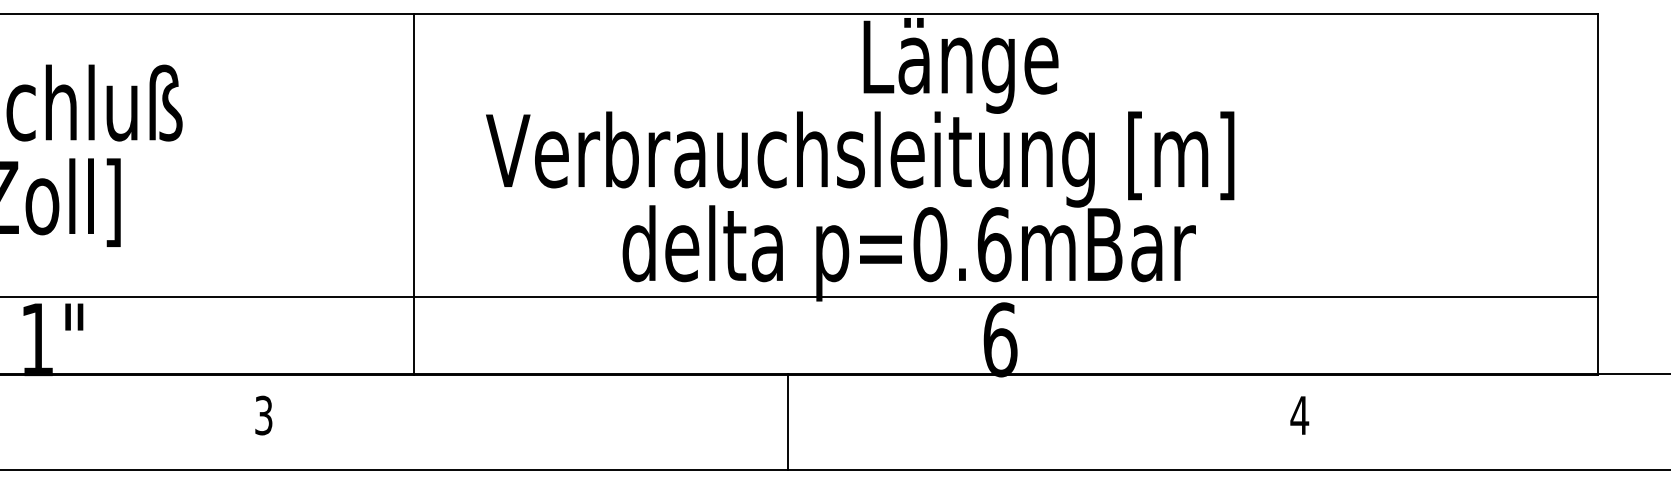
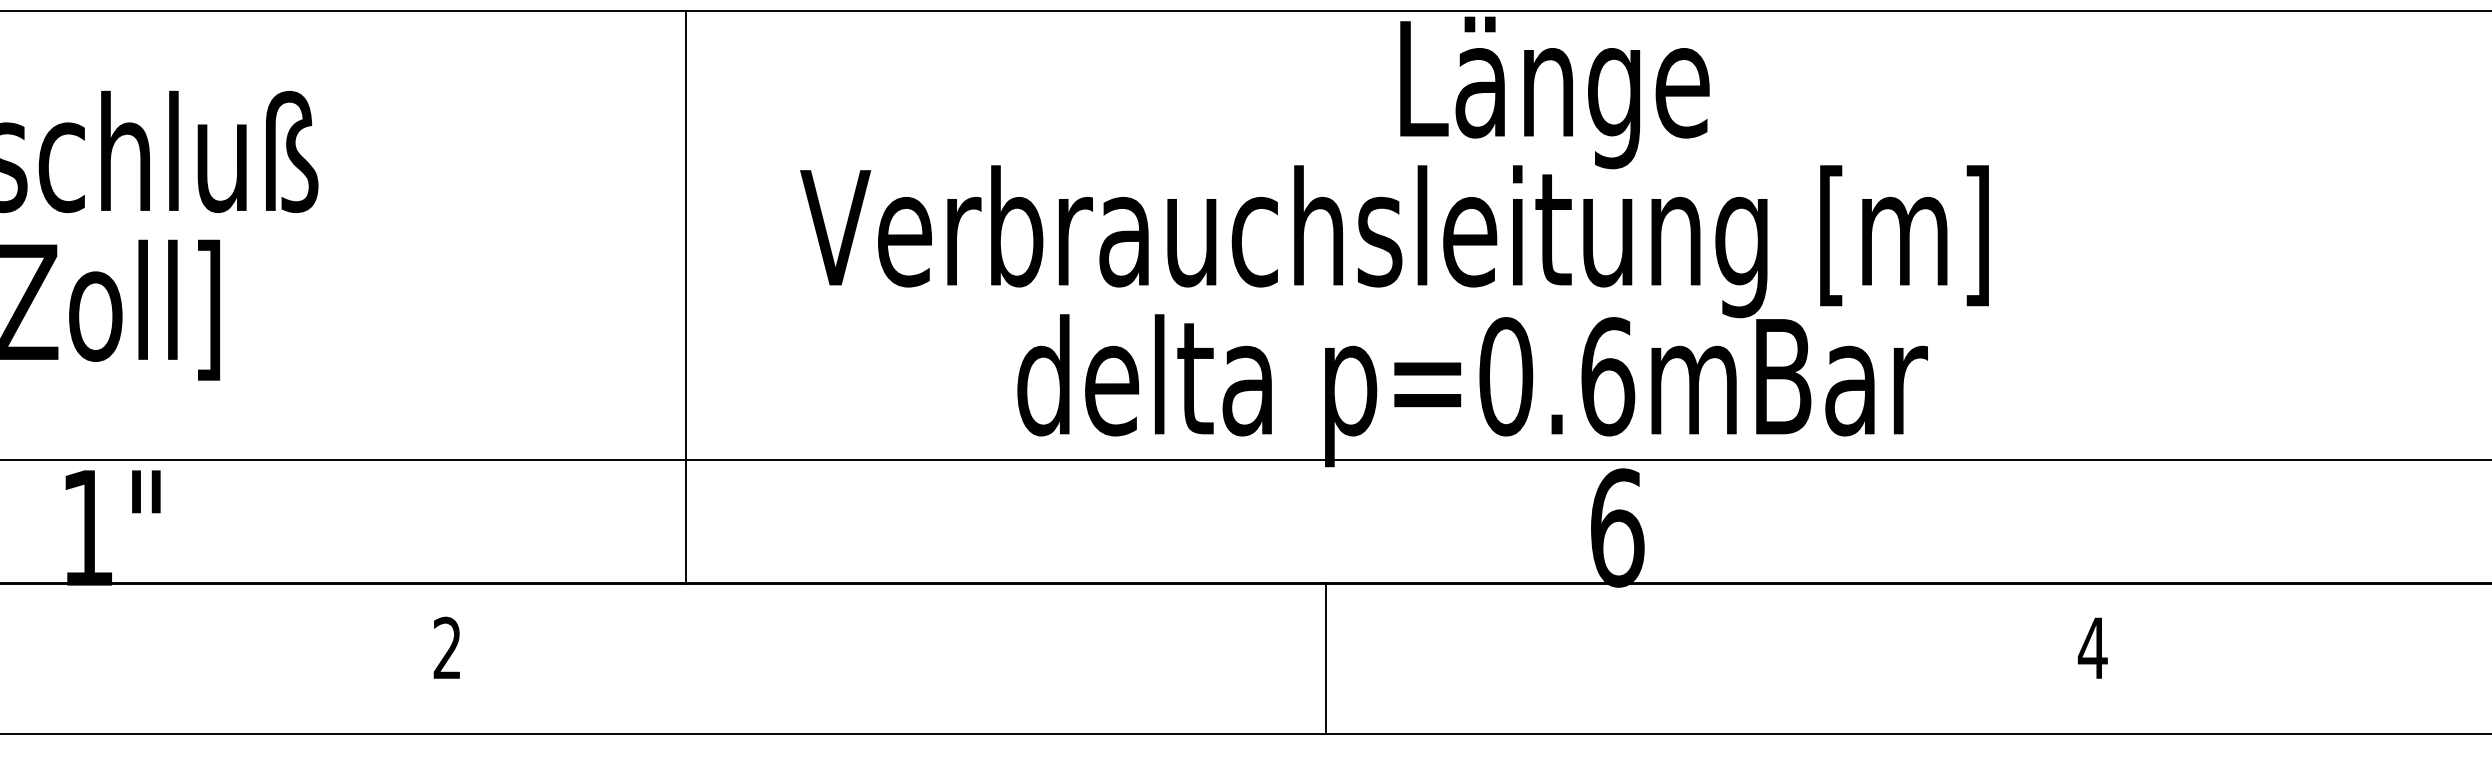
text: (263, 415) -> (446, 648), 3 -> 2
line: (787, 421) -> (1325, 657), moved

